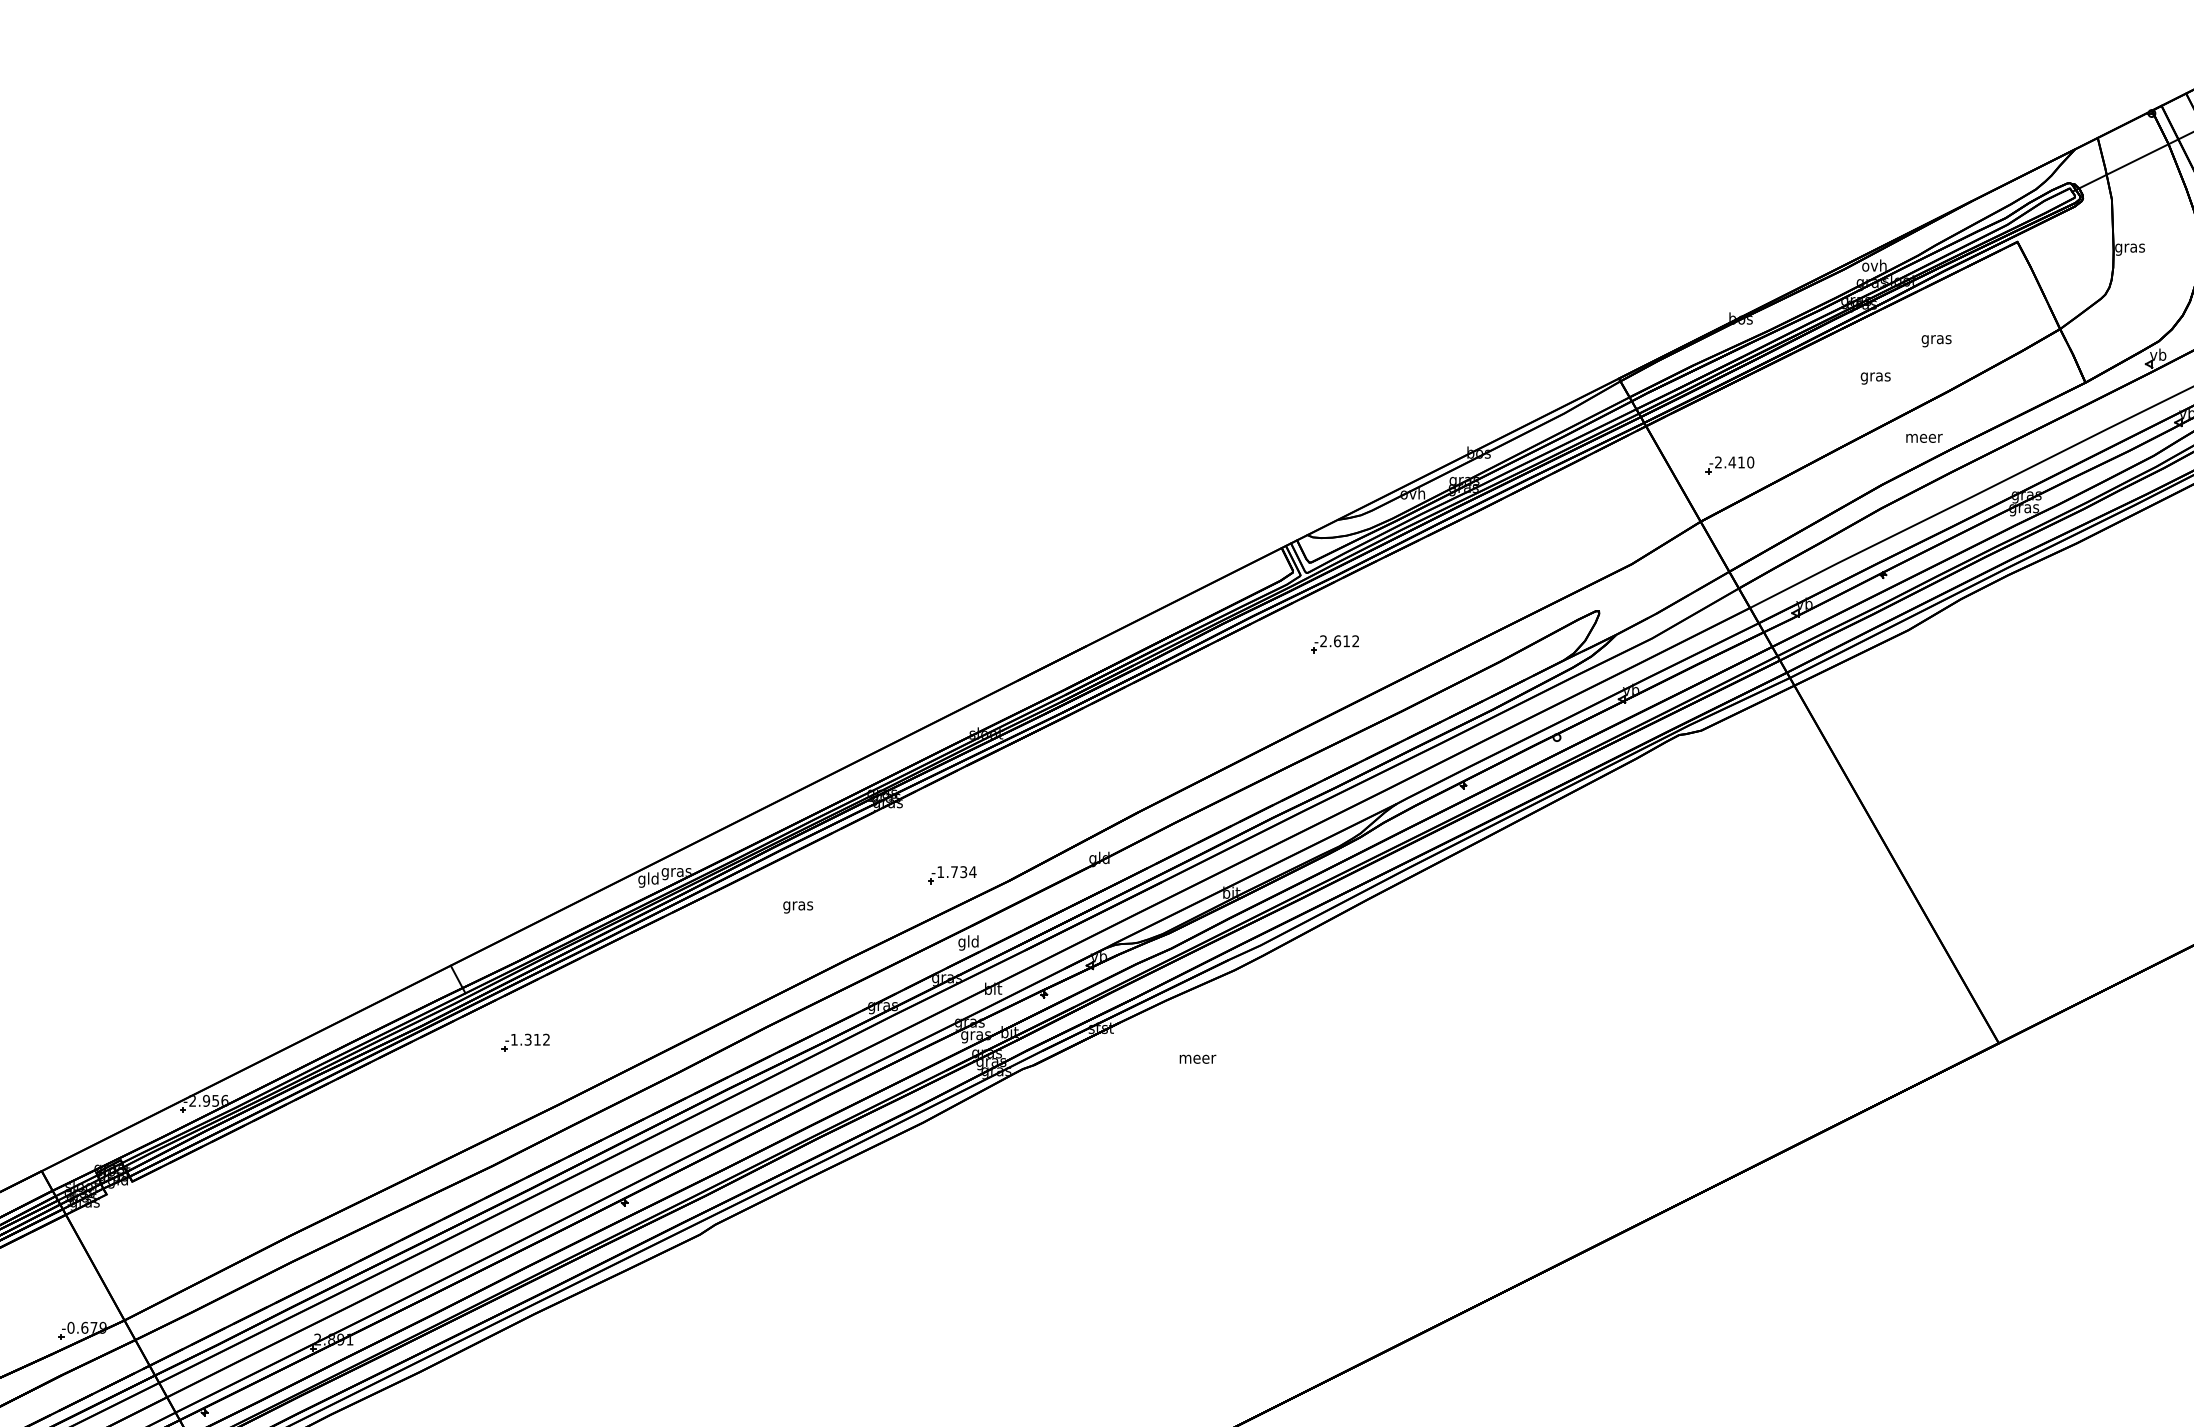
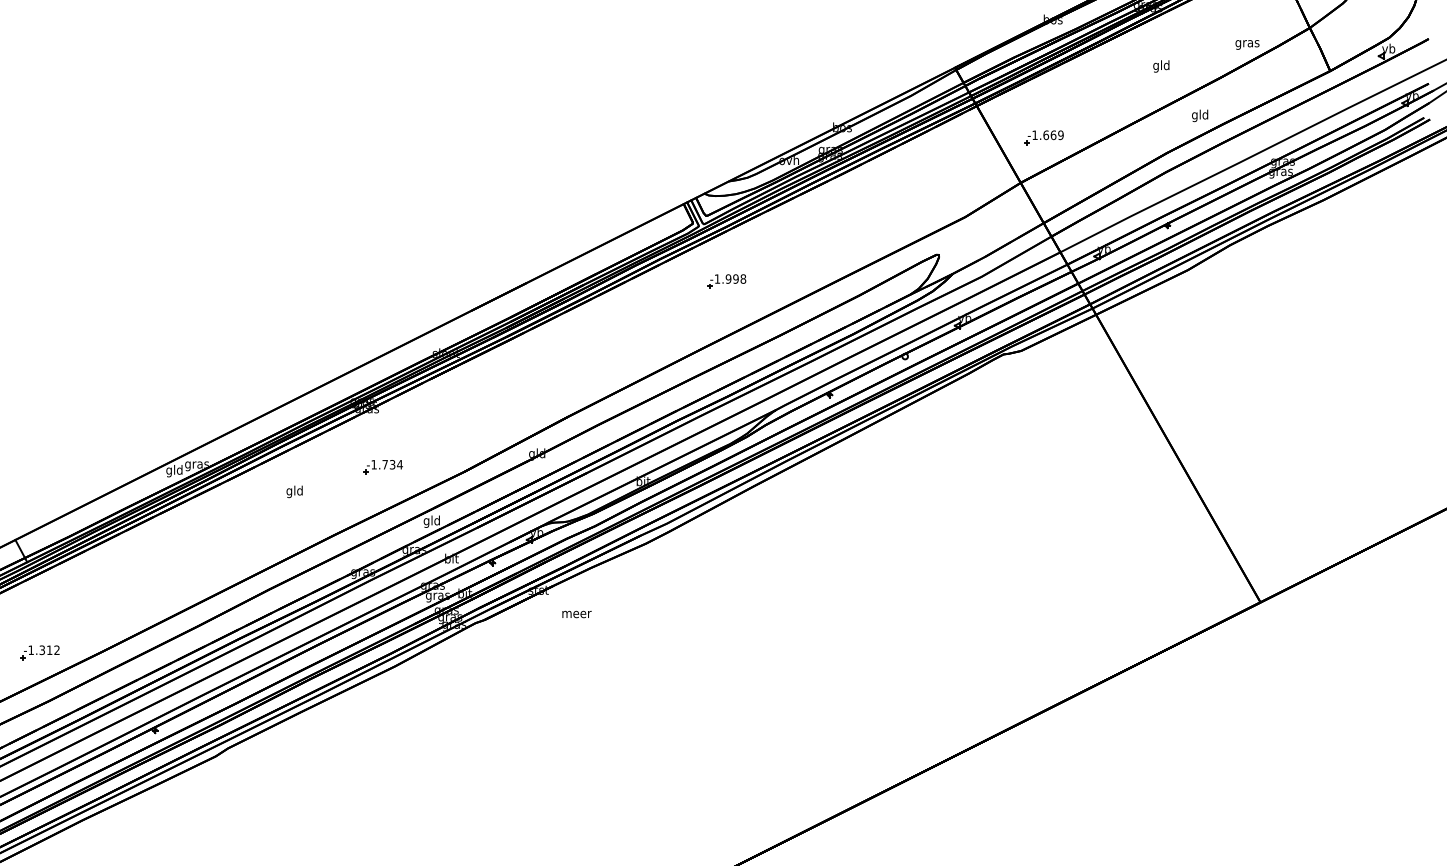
text: (1936, 341) -> (1247, 45), moved
text: (1875, 376) -> (1161, 66), gras -> gld
text: (1924, 438) -> (1200, 115), meer -> gld
text: (1734, 462) -> (1047, 135), -2.410 -> -1.669
text: (1339, 641) -> (730, 279), -2.612 -> -1.998
part: (952, 875) -> (383, 467), moved
text: (798, 905) -> (295, 491), gras -> gld
part: (525, 1042) -> (40, 652), moved
text: (1197, 1058) -> (576, 613), moved

